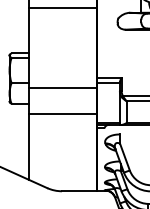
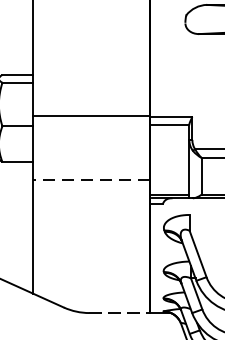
line: (63, 87) -> (92, 114), moved
line: (62, 114) -> (90, 180), solid -> dashed
line: (79, 191) -> (119, 313), solid -> dashed

